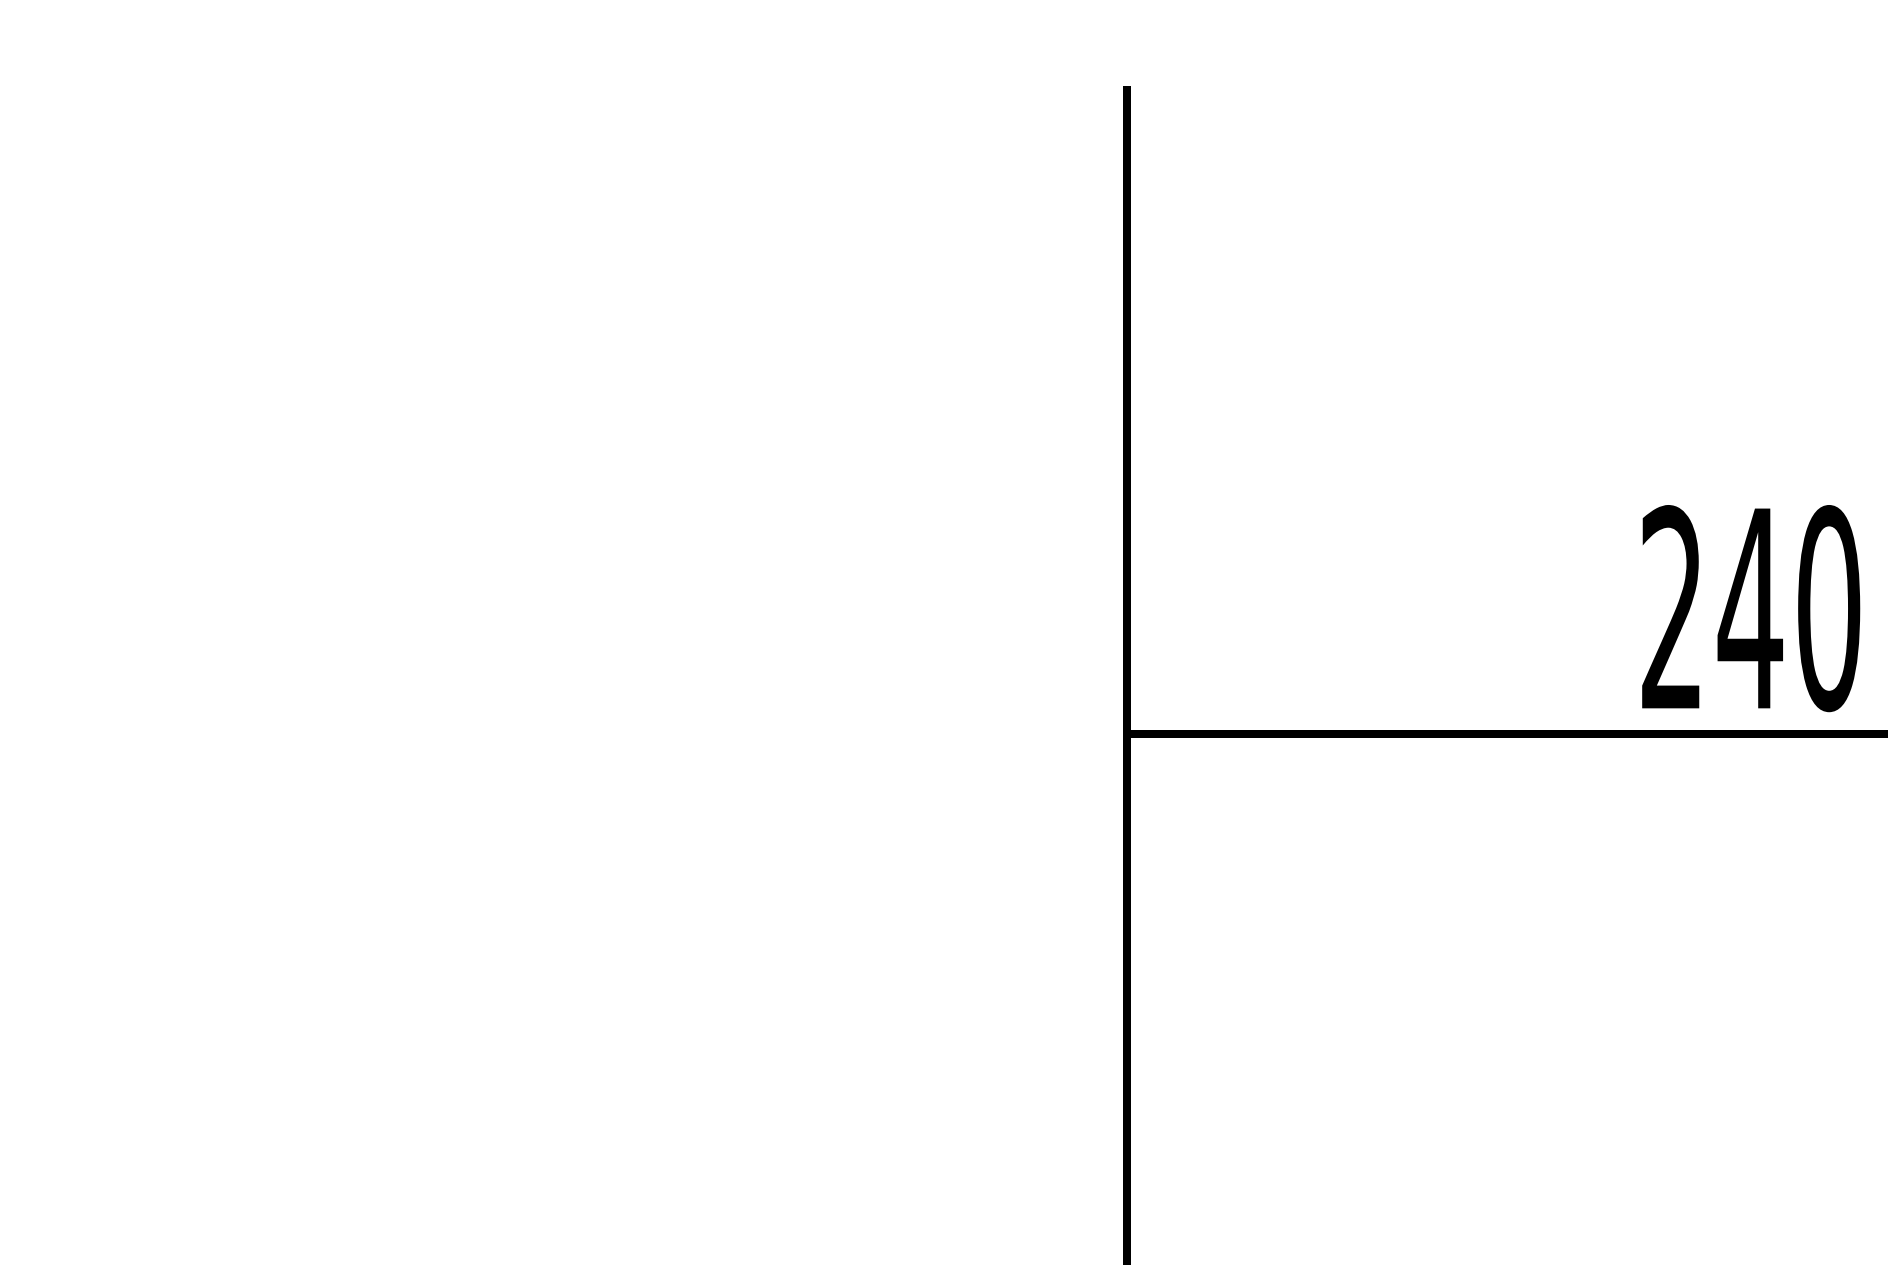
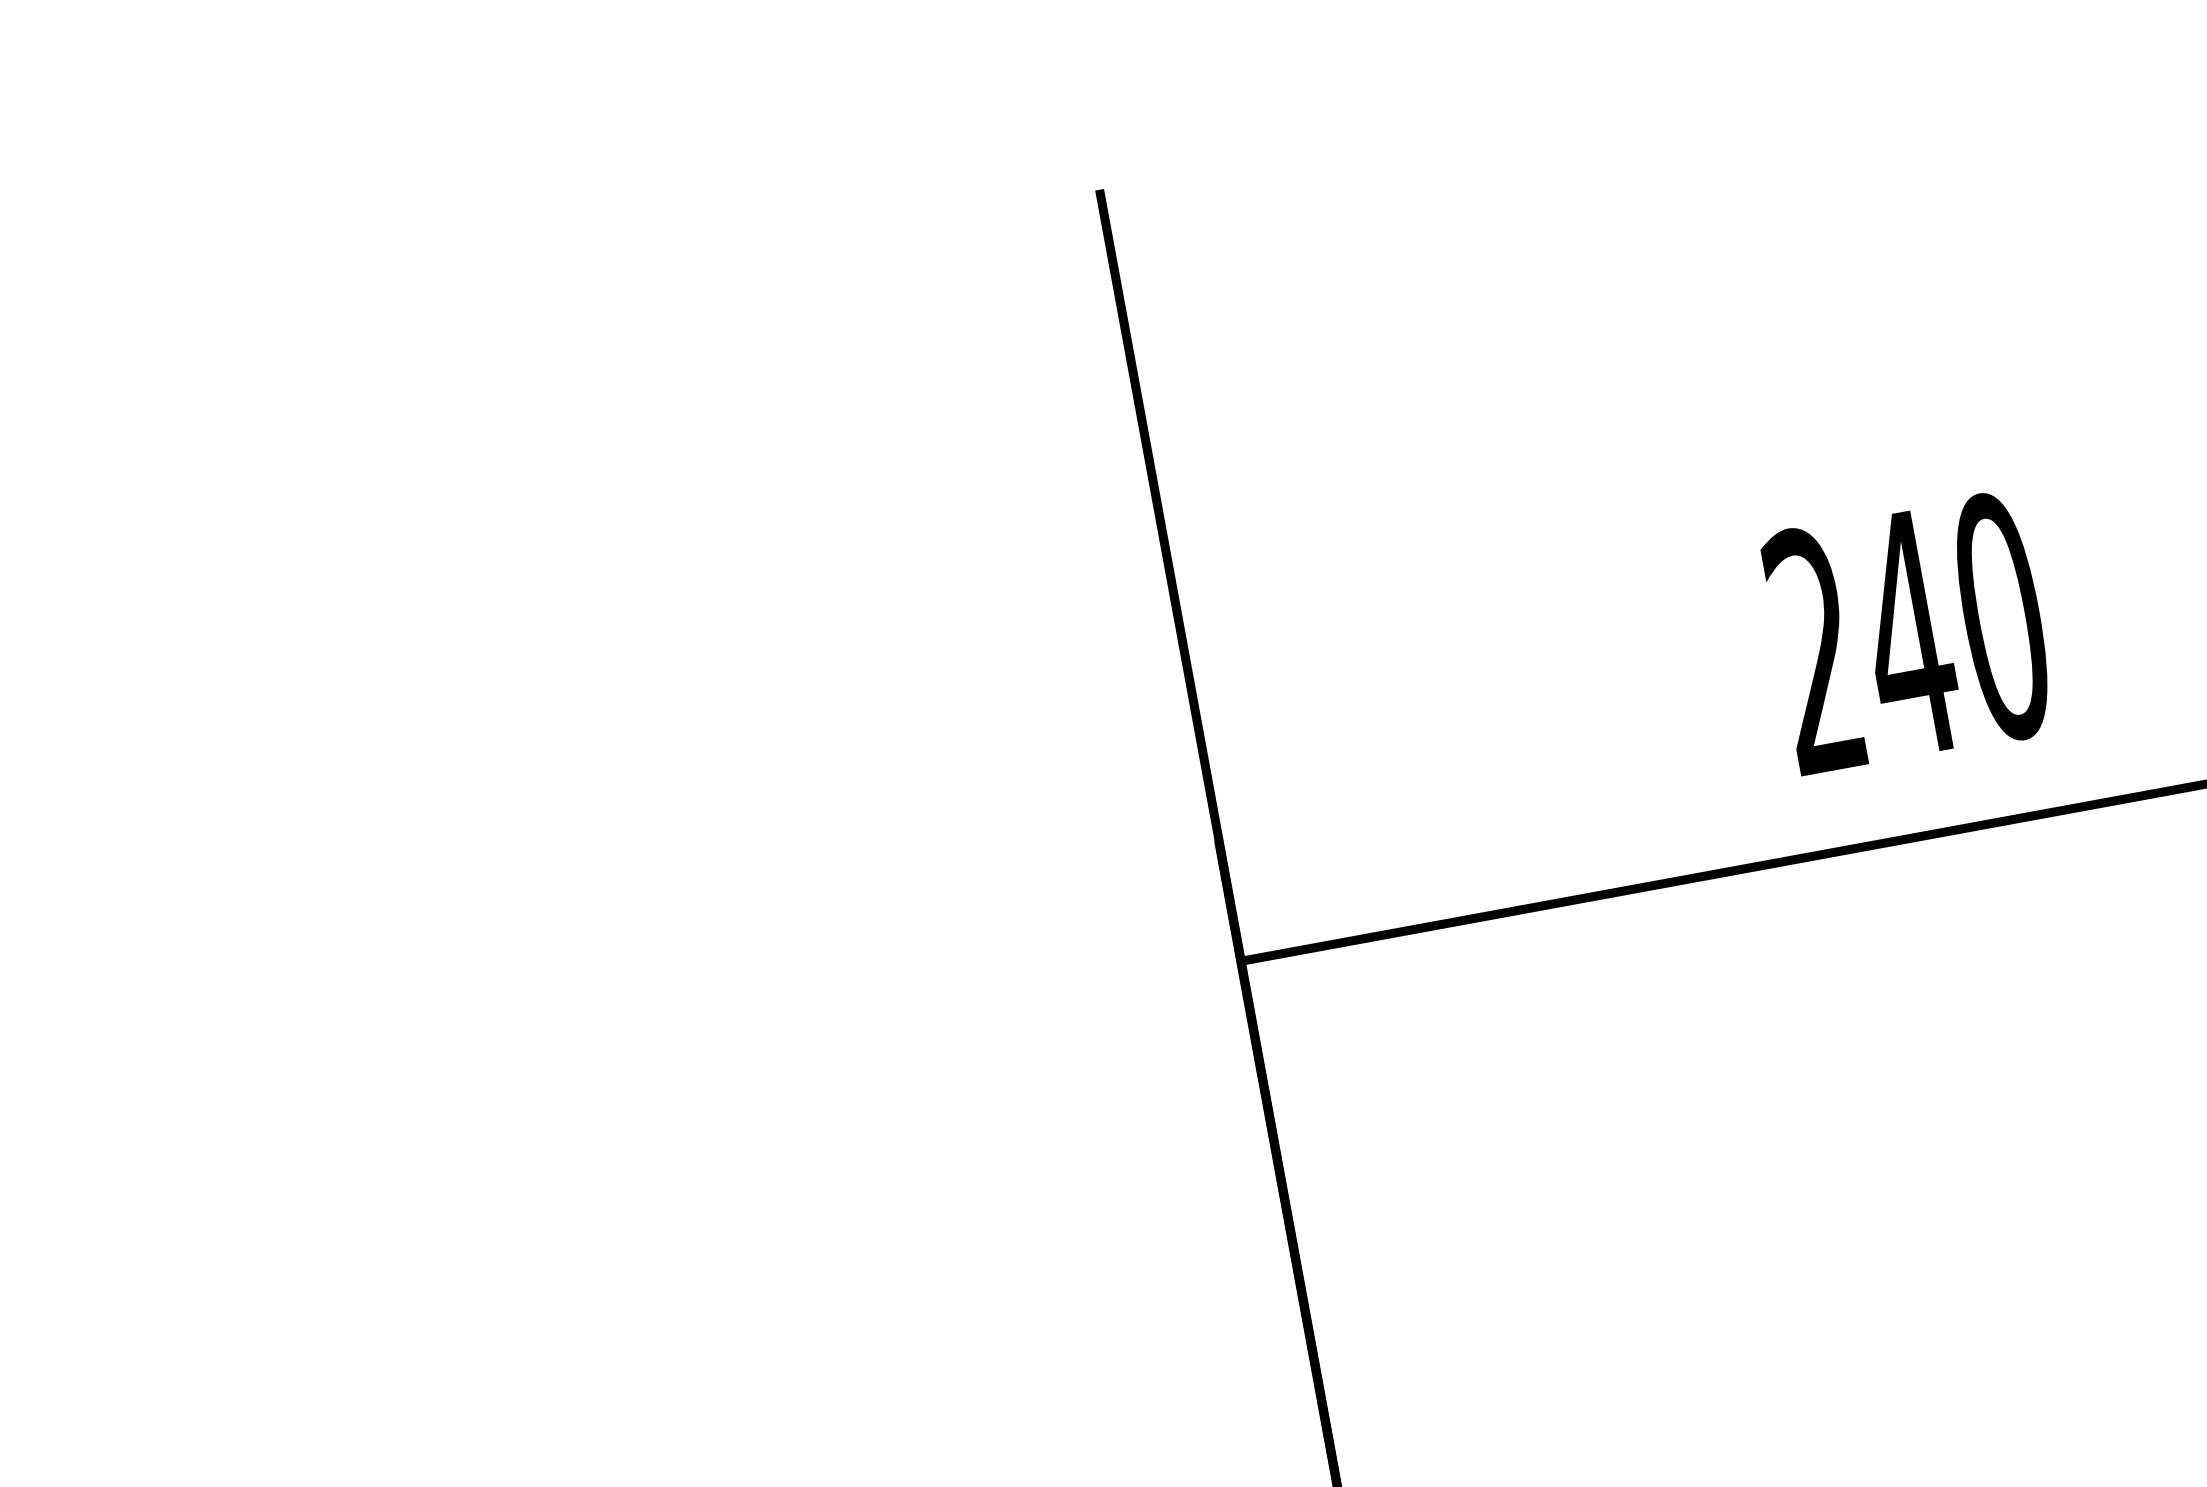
text: (1751, 608) -> (1909, 633), moved

